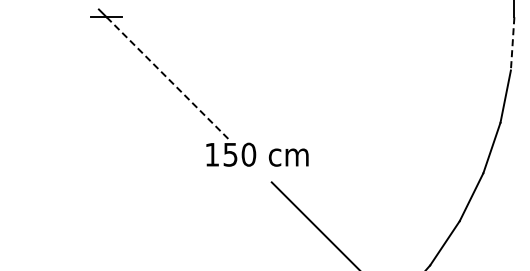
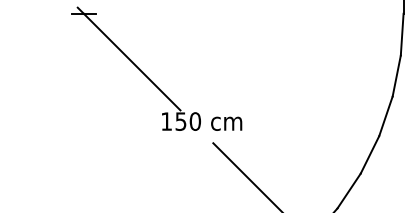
line: (512, 43) -> (402, 34), dashed -> solid
line: (168, 79) -> (132, 62), dashed -> solid

